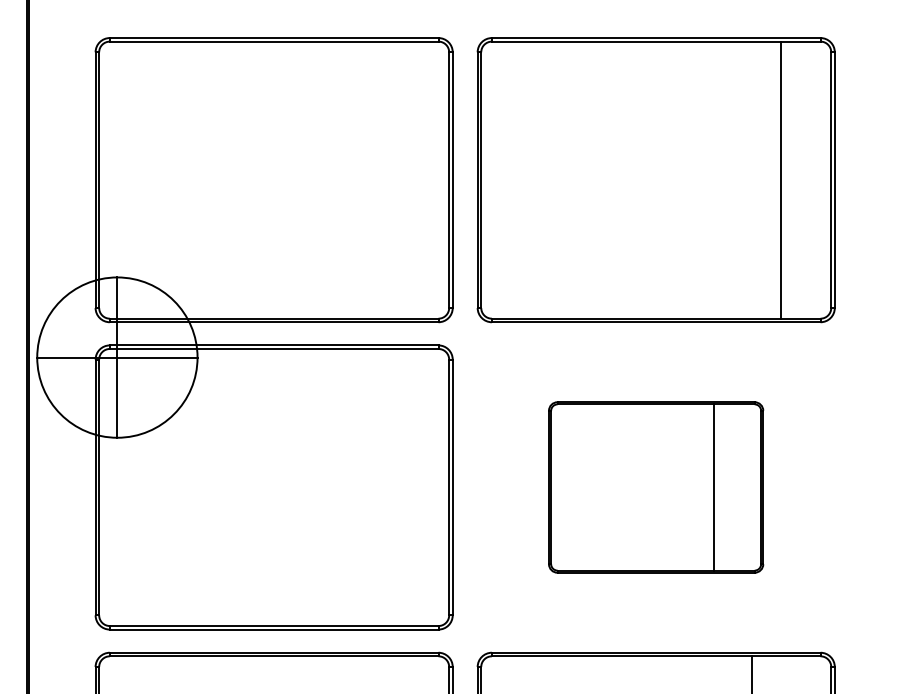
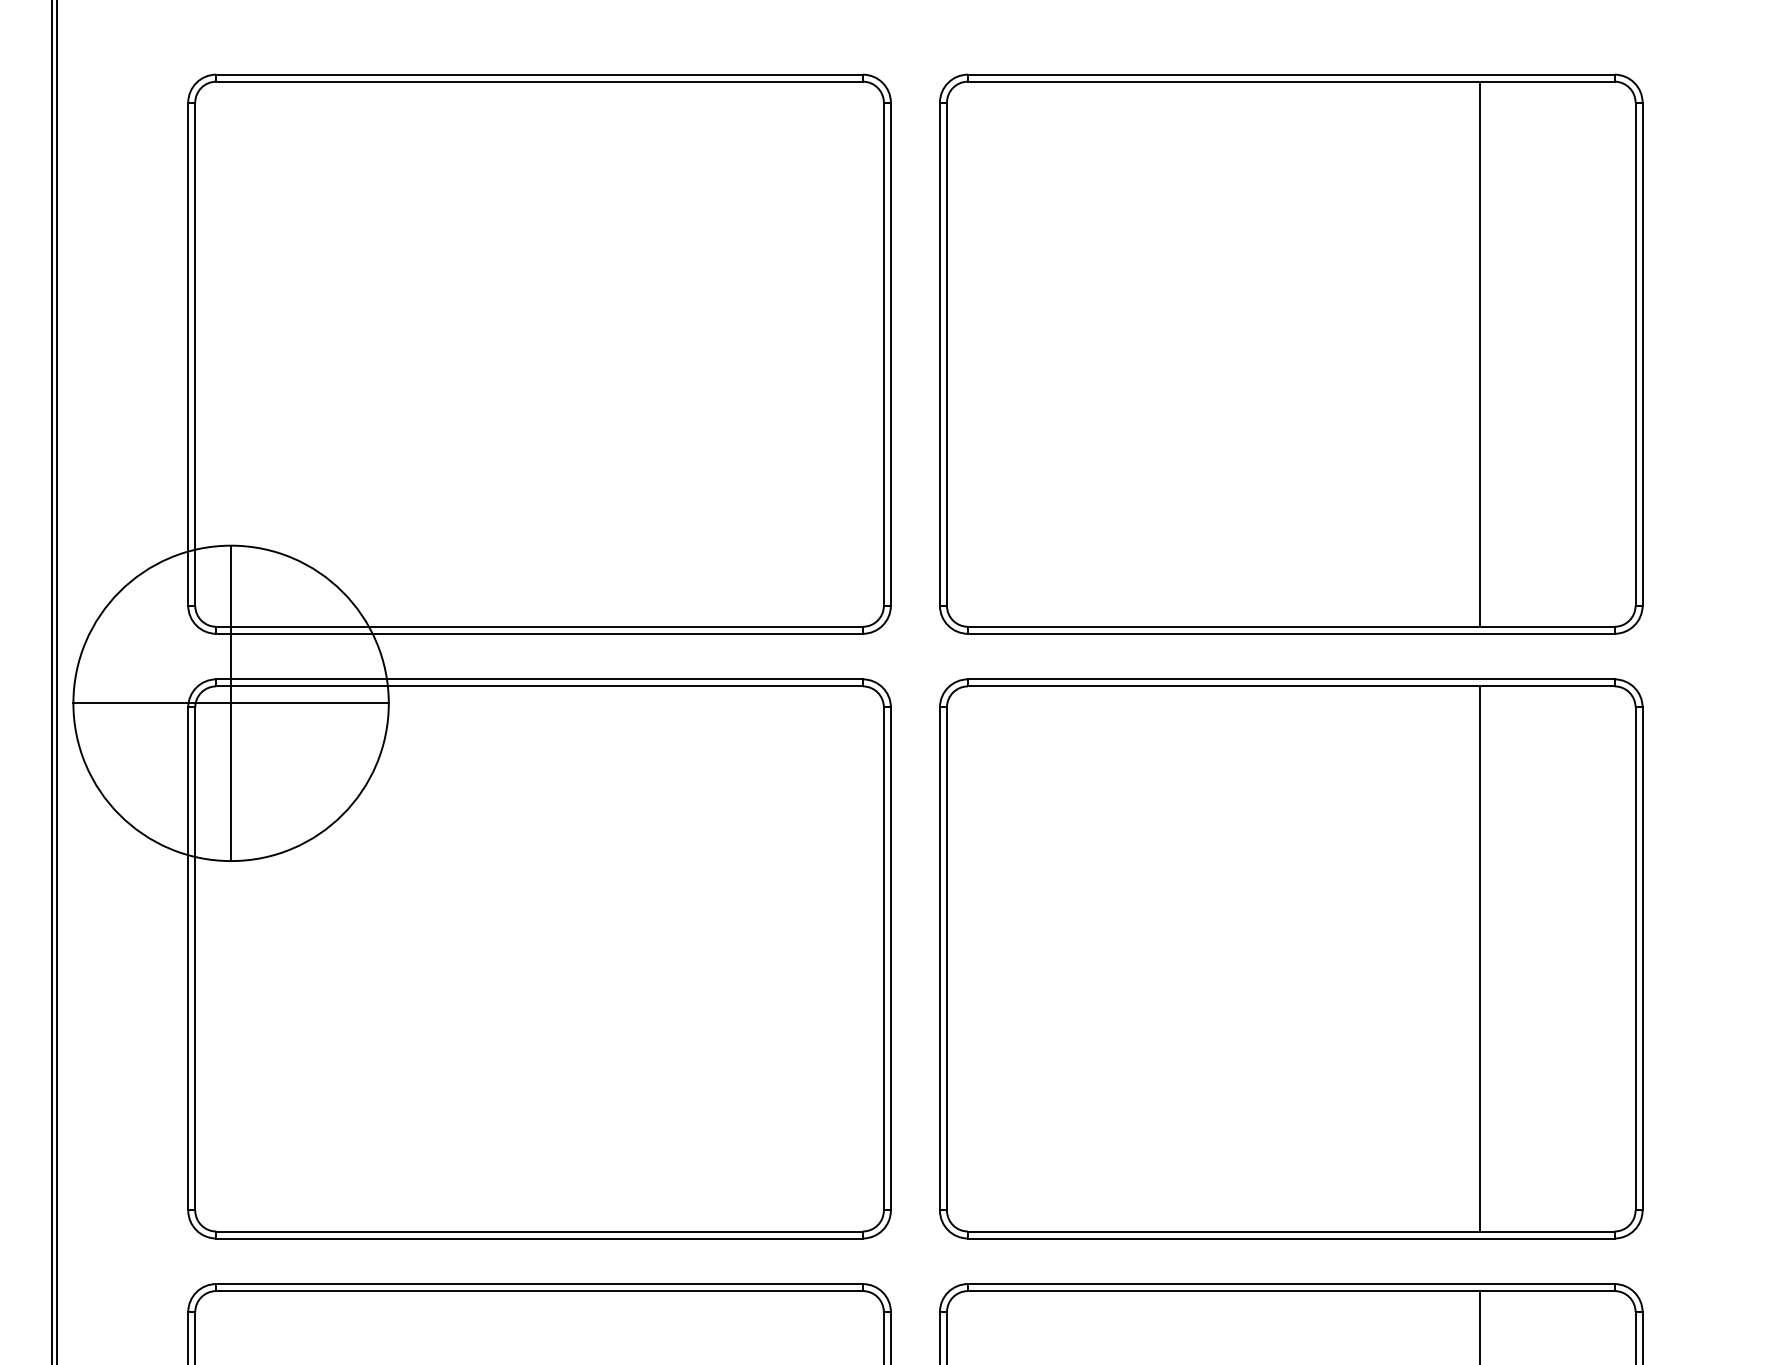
line: (780, 179) -> (1478, 352), moved
part: (655, 487) -> (1289, 958), size x1.67

